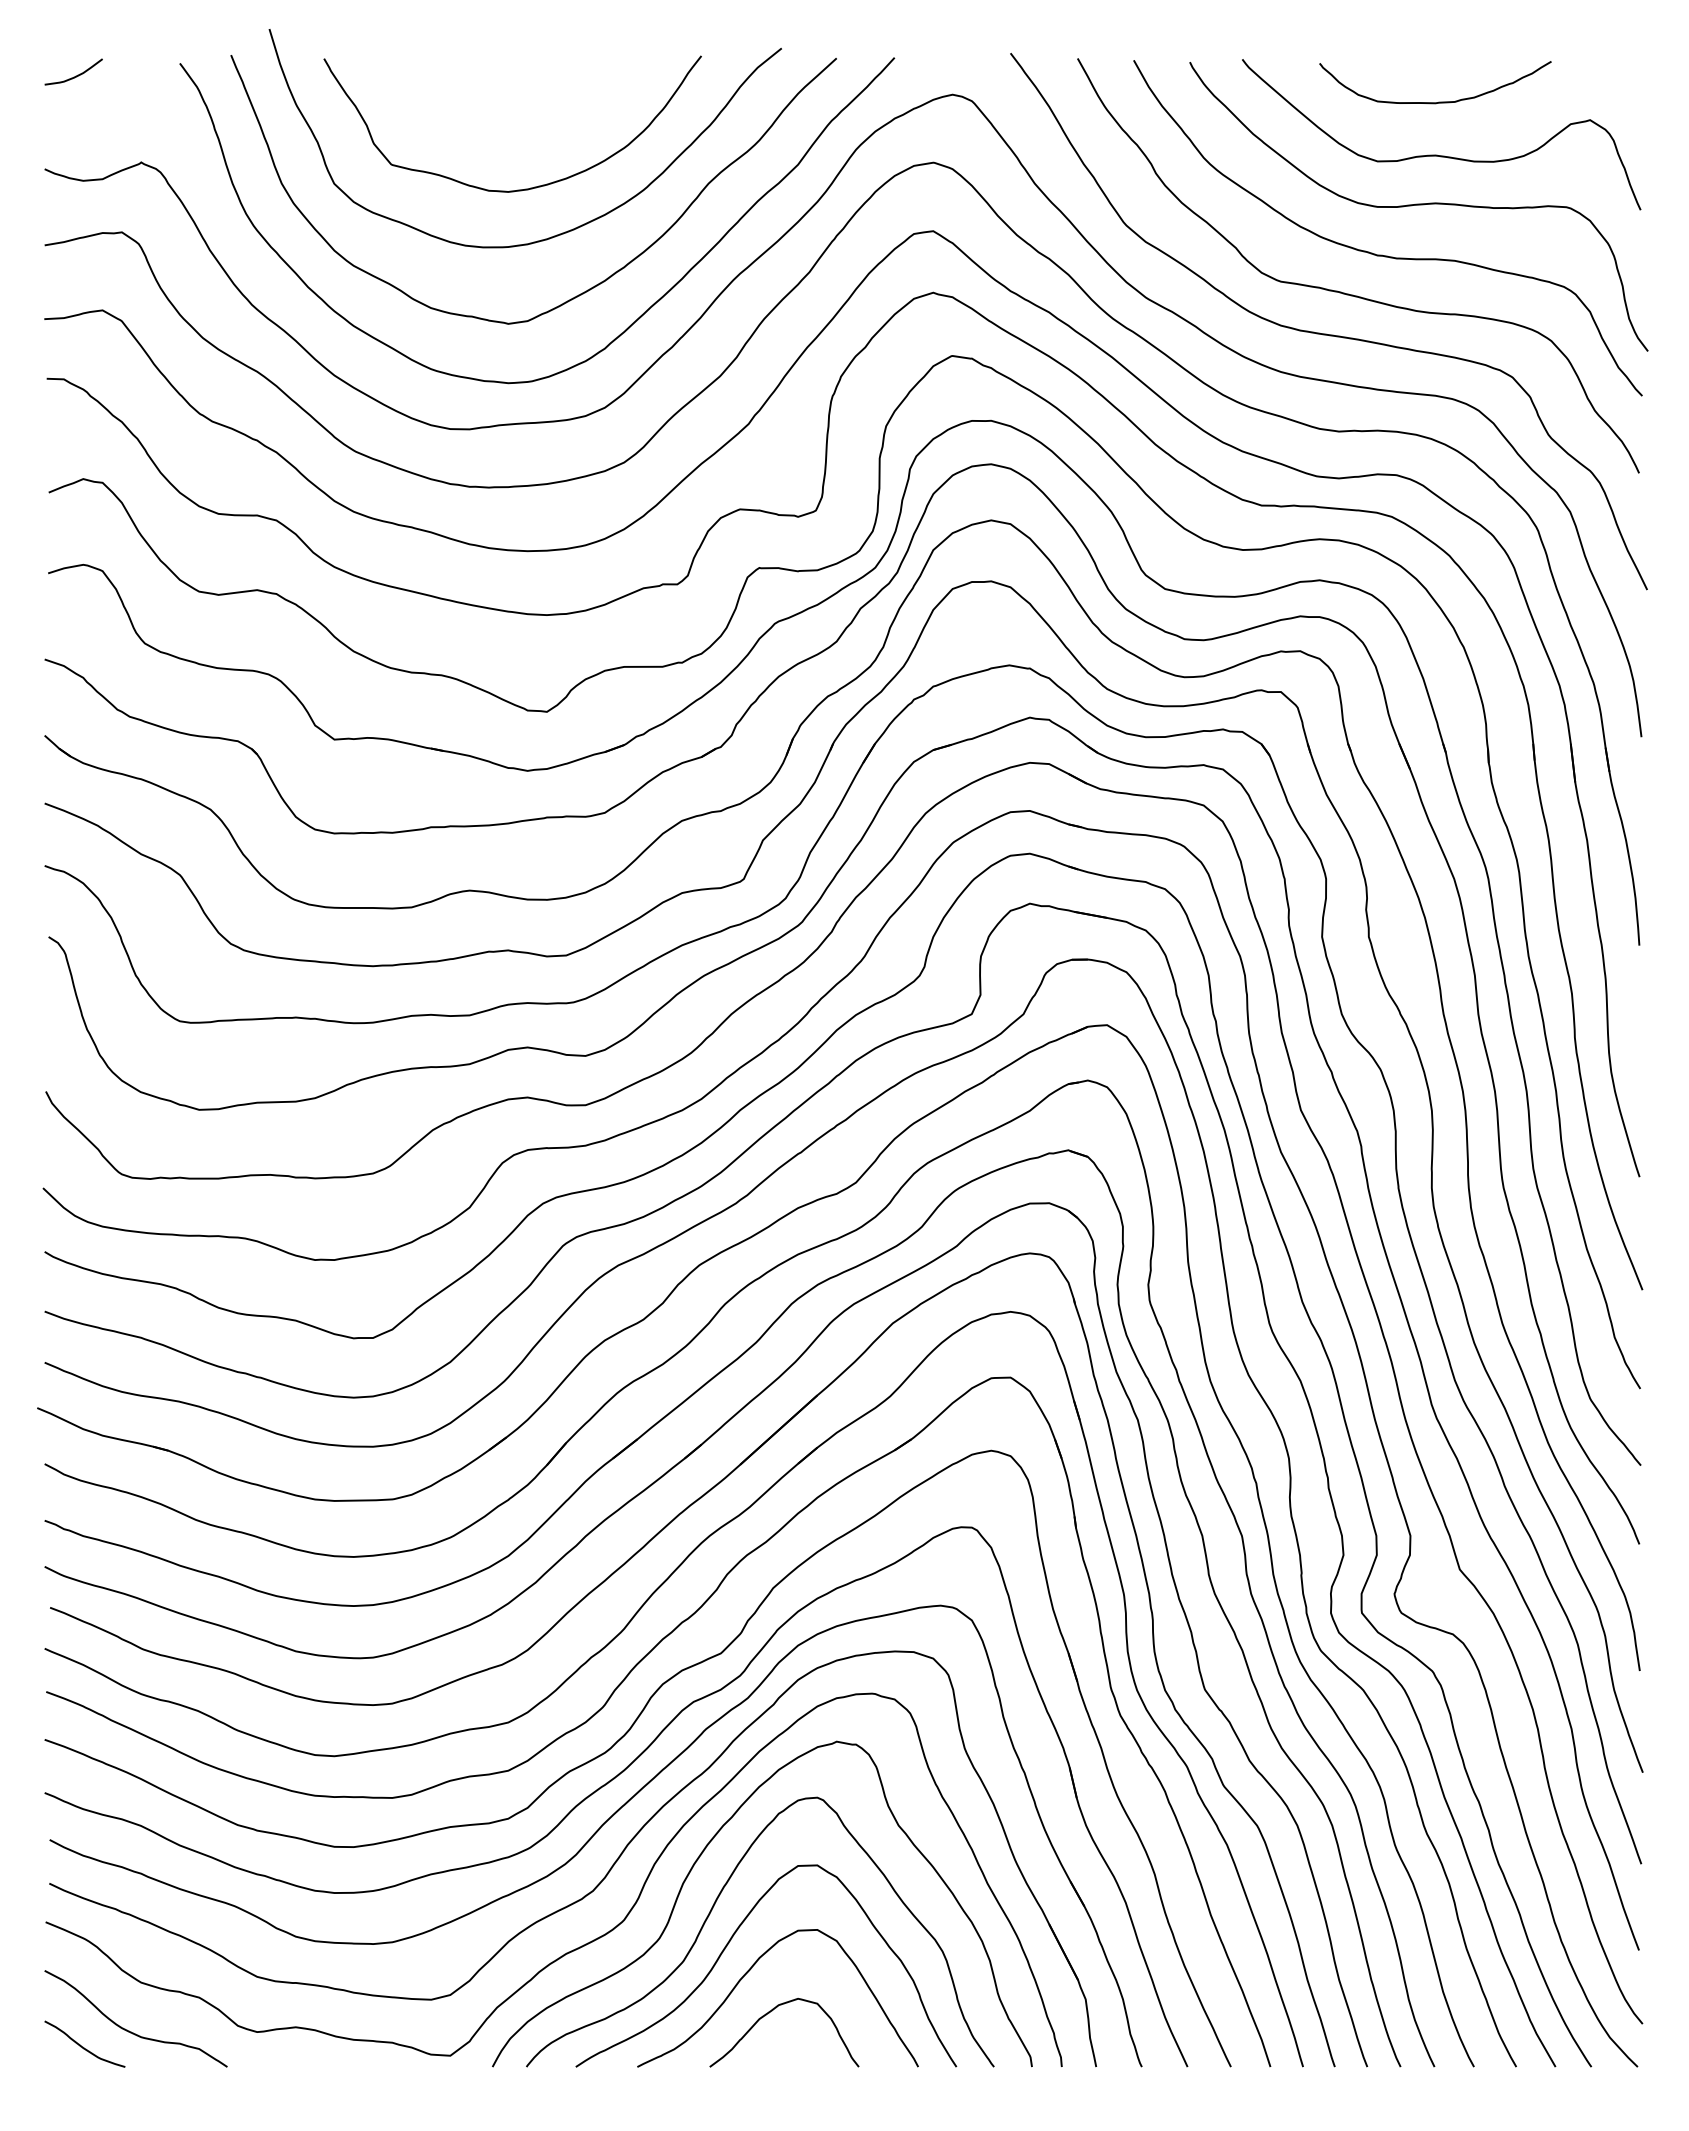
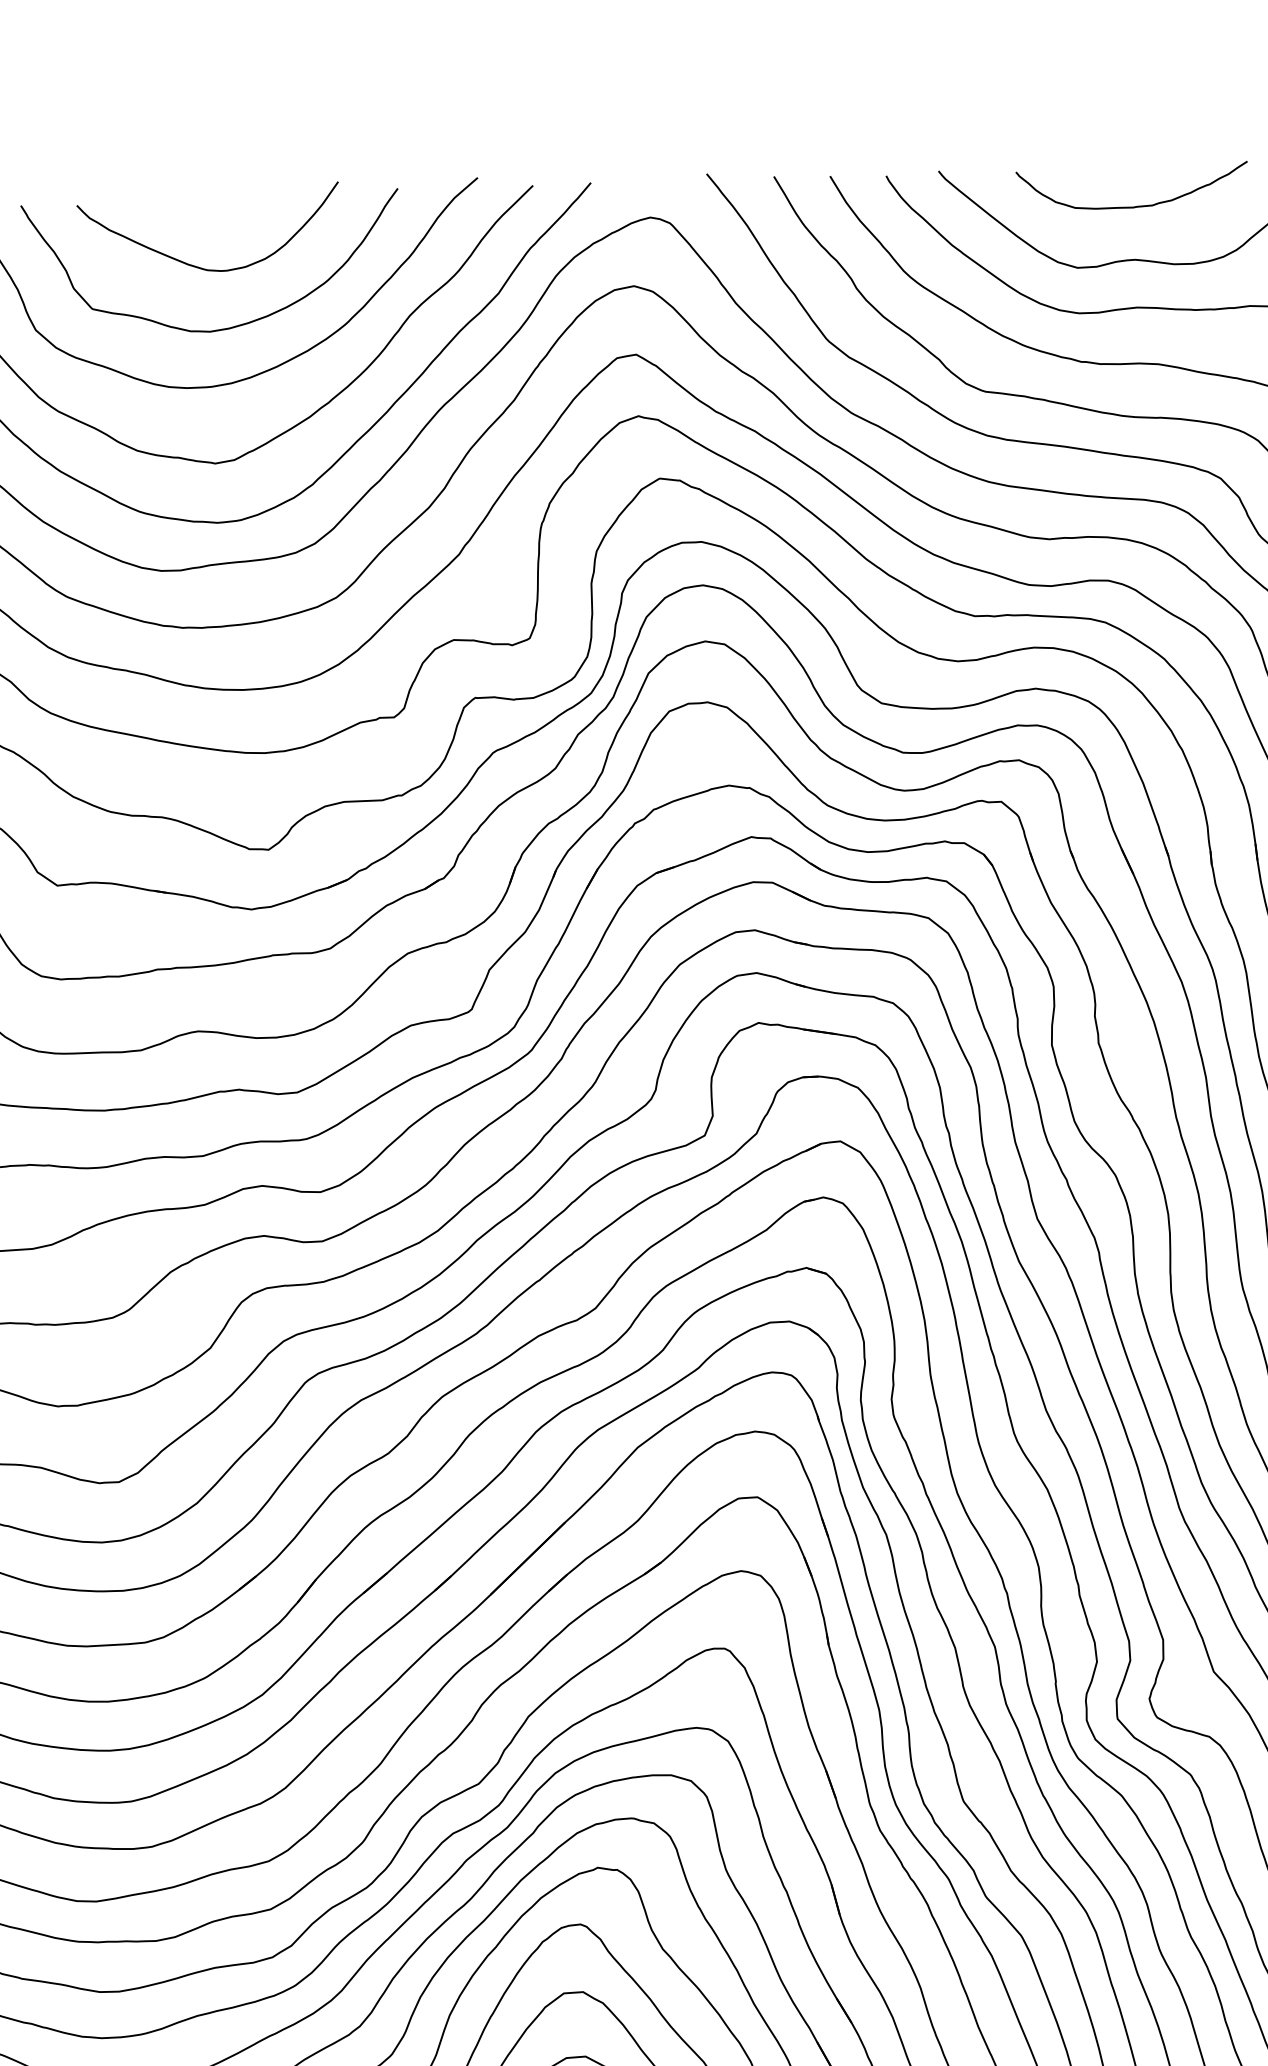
curve: (494, 124) -> (193, 264), added

